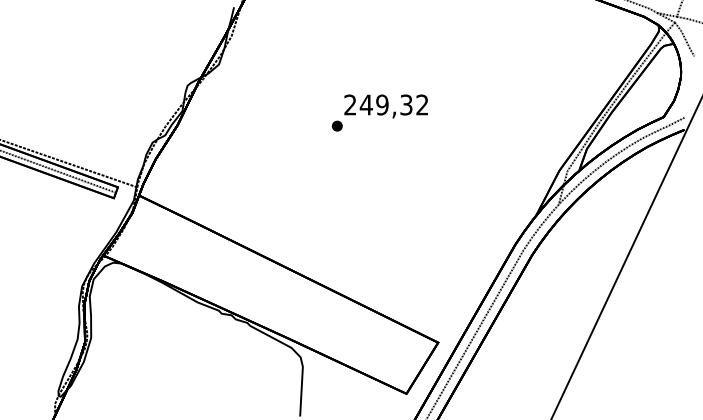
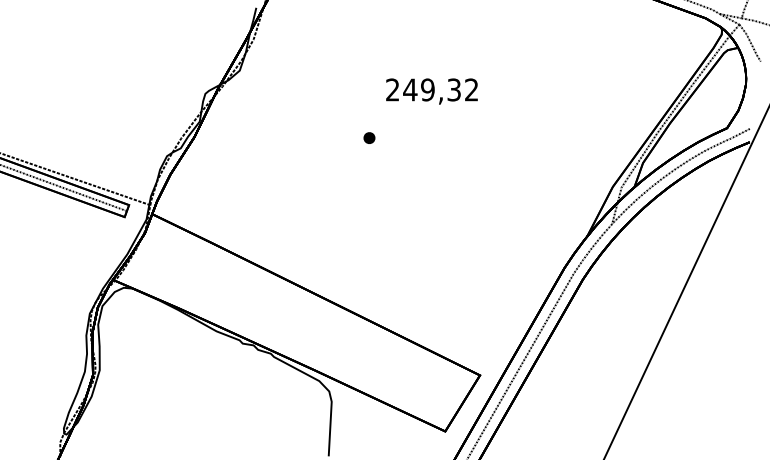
text: (385, 106) -> (431, 91), moved

